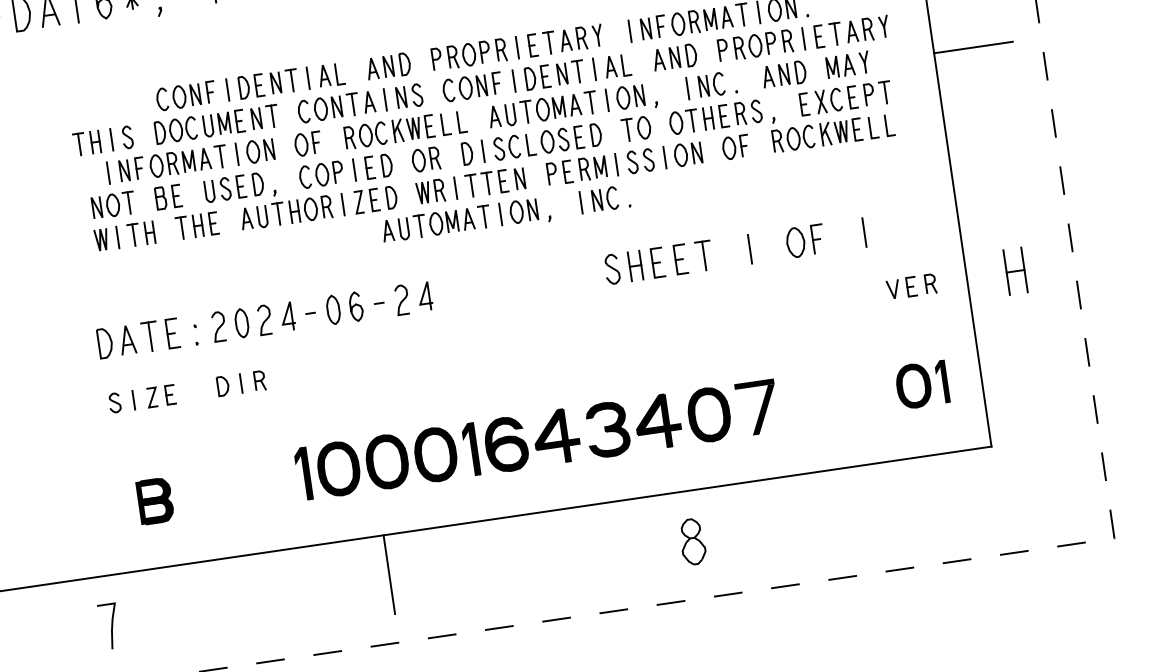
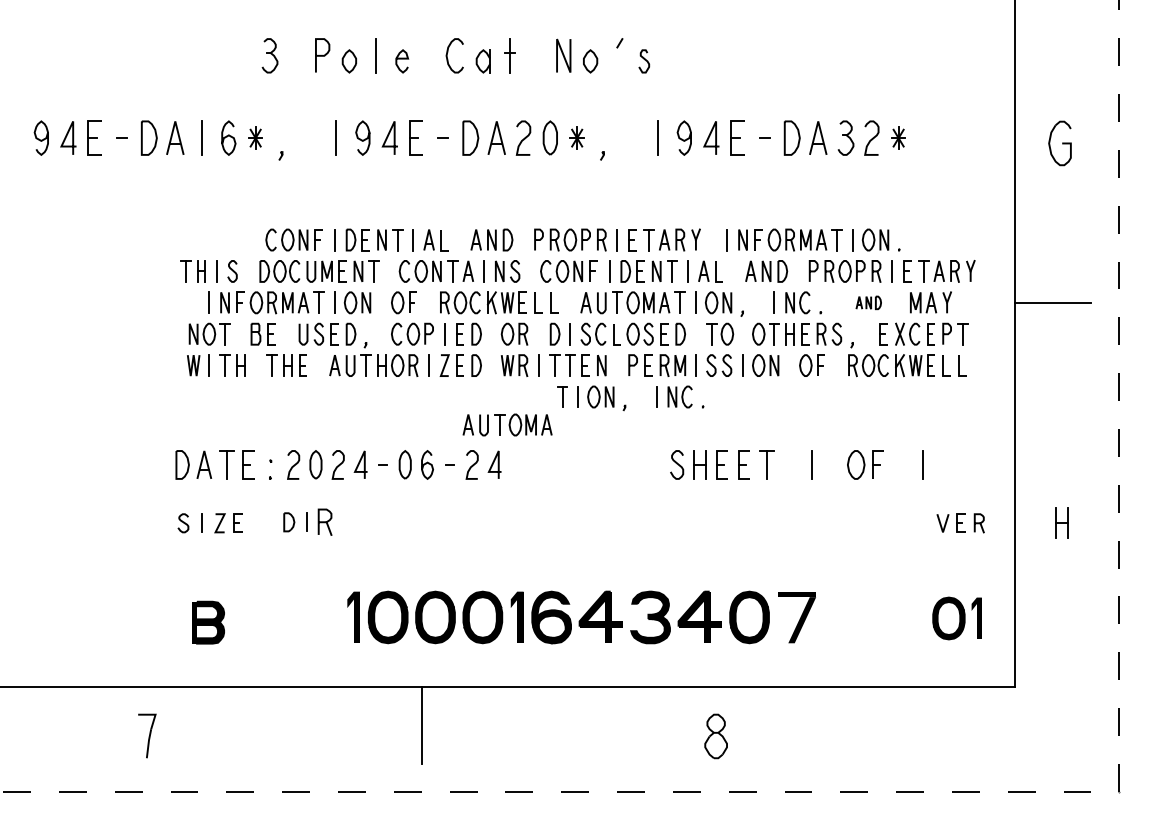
part: (784, 74) -> (868, 302), size x0.6
part: (428, 224) -> (507, 424), moved
part: (1014, 270) -> (1061, 522), size x0.7
part: (259, 381) -> (324, 522), size x1.4

